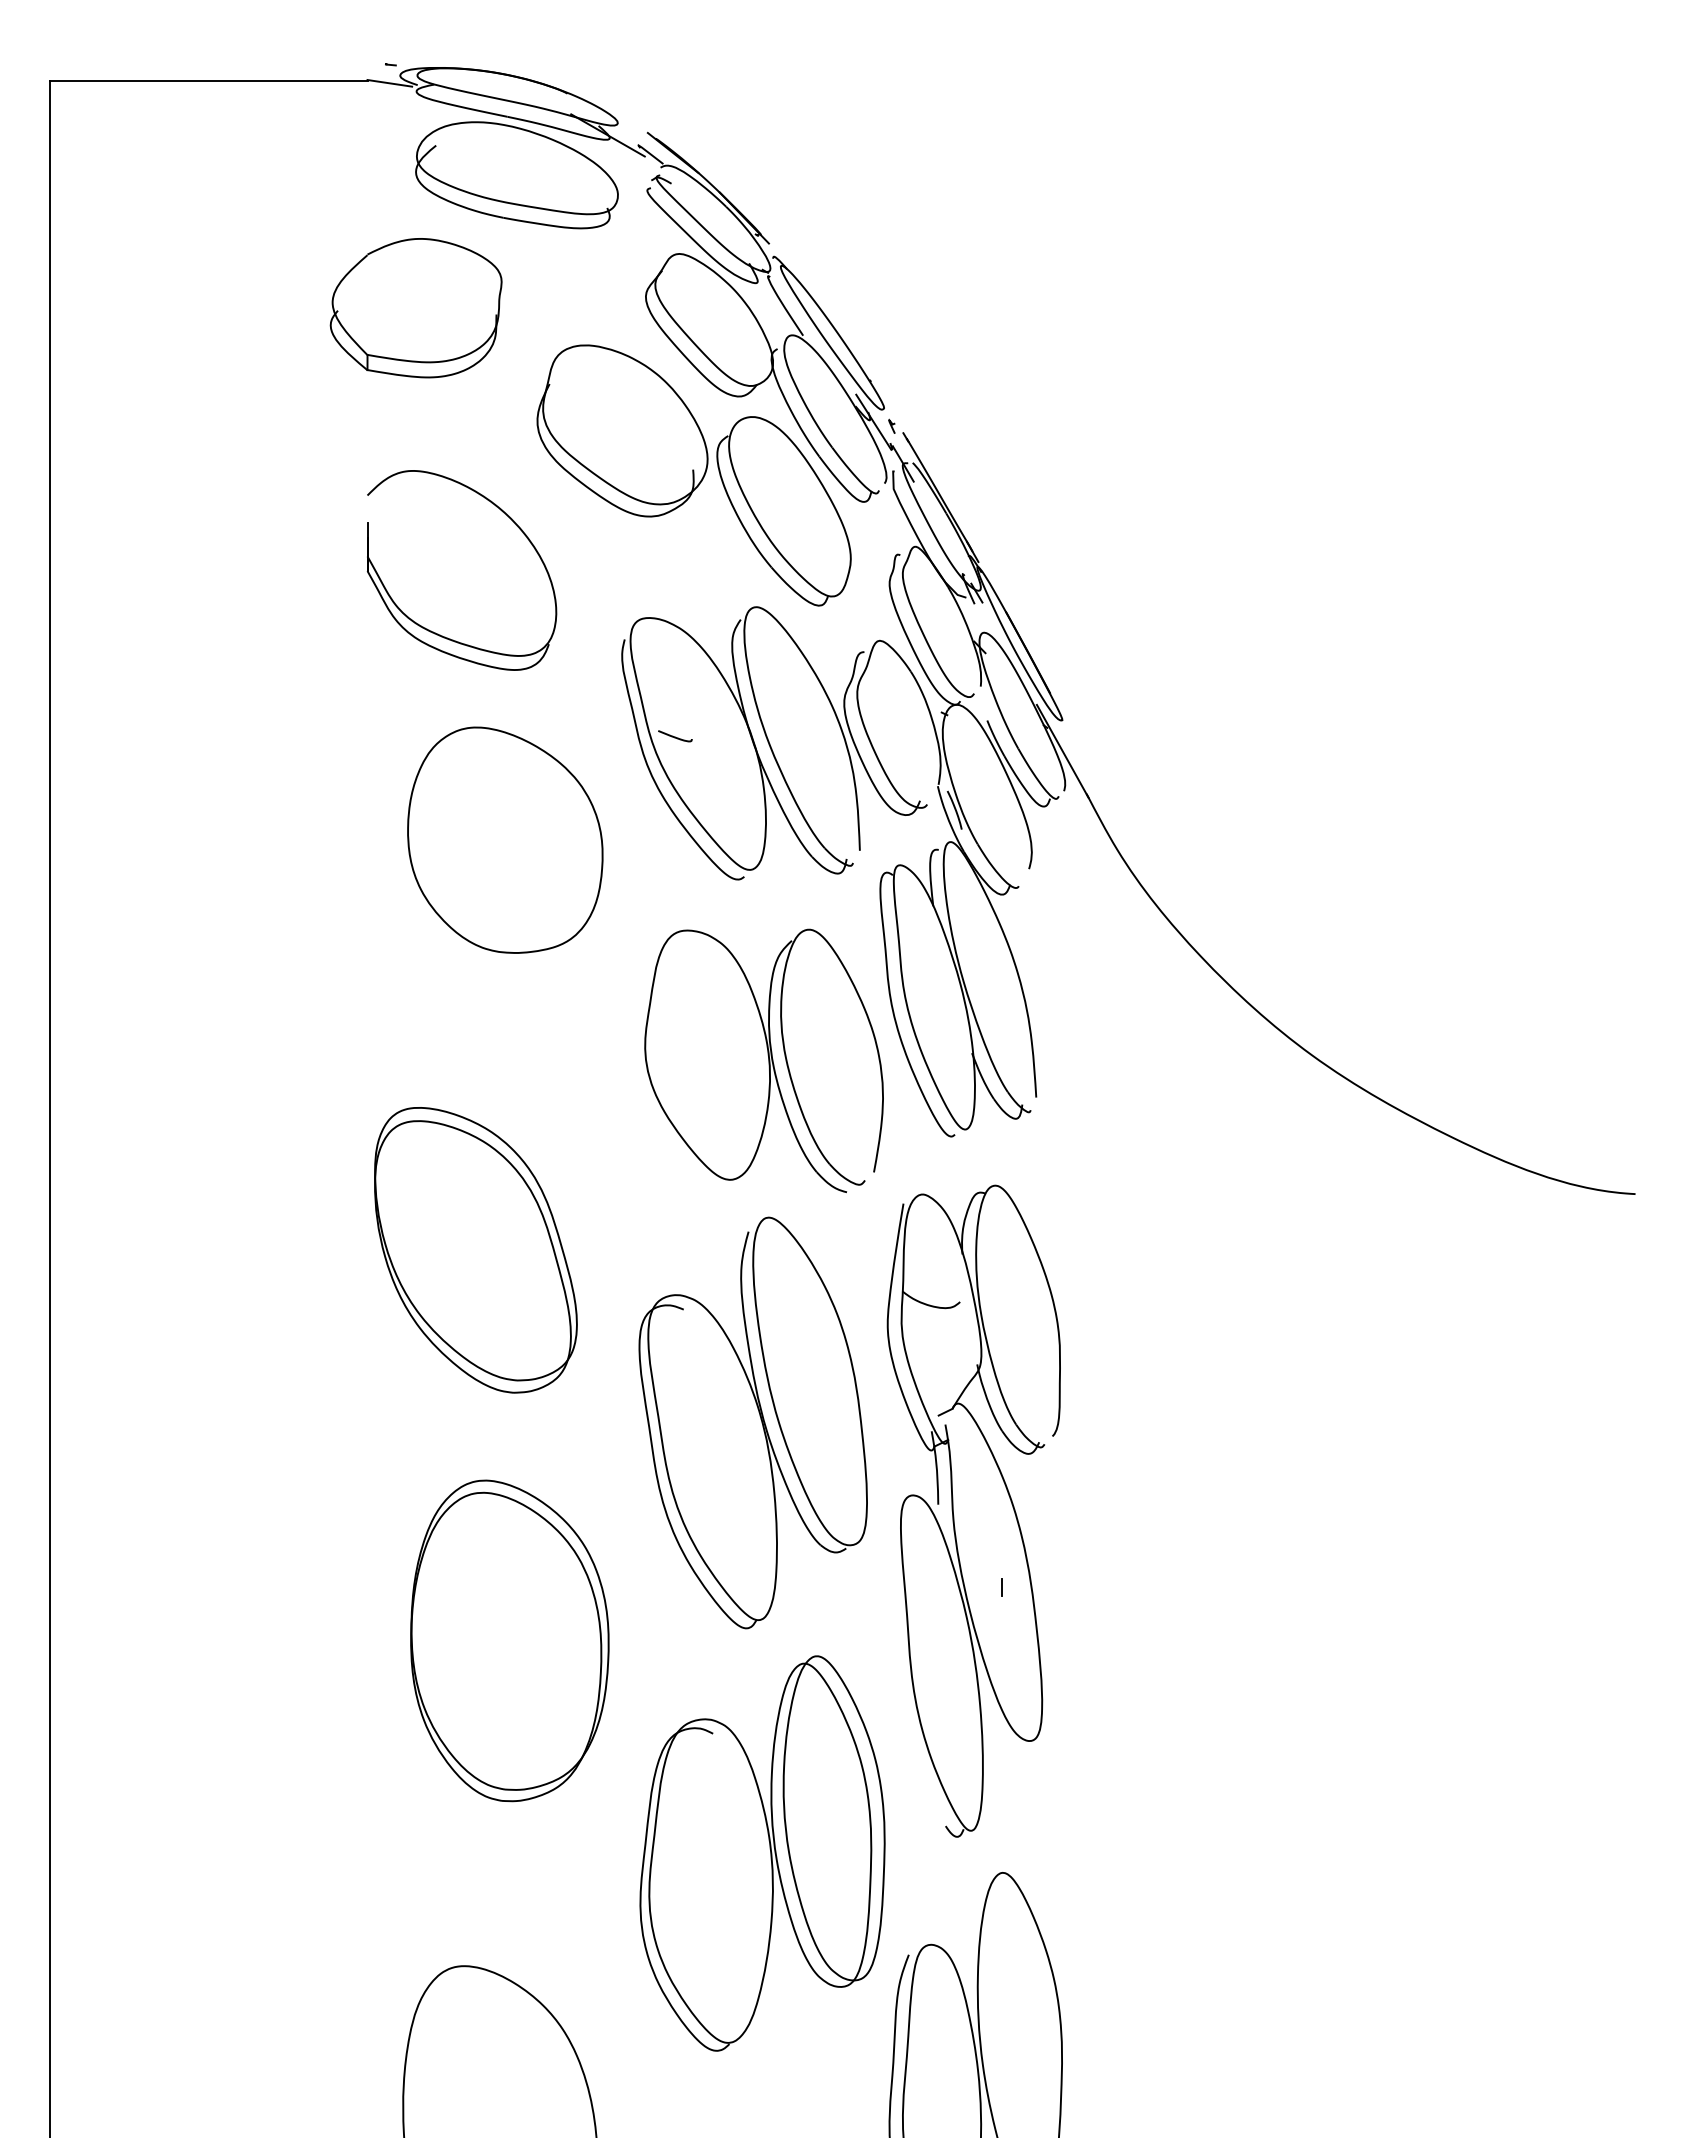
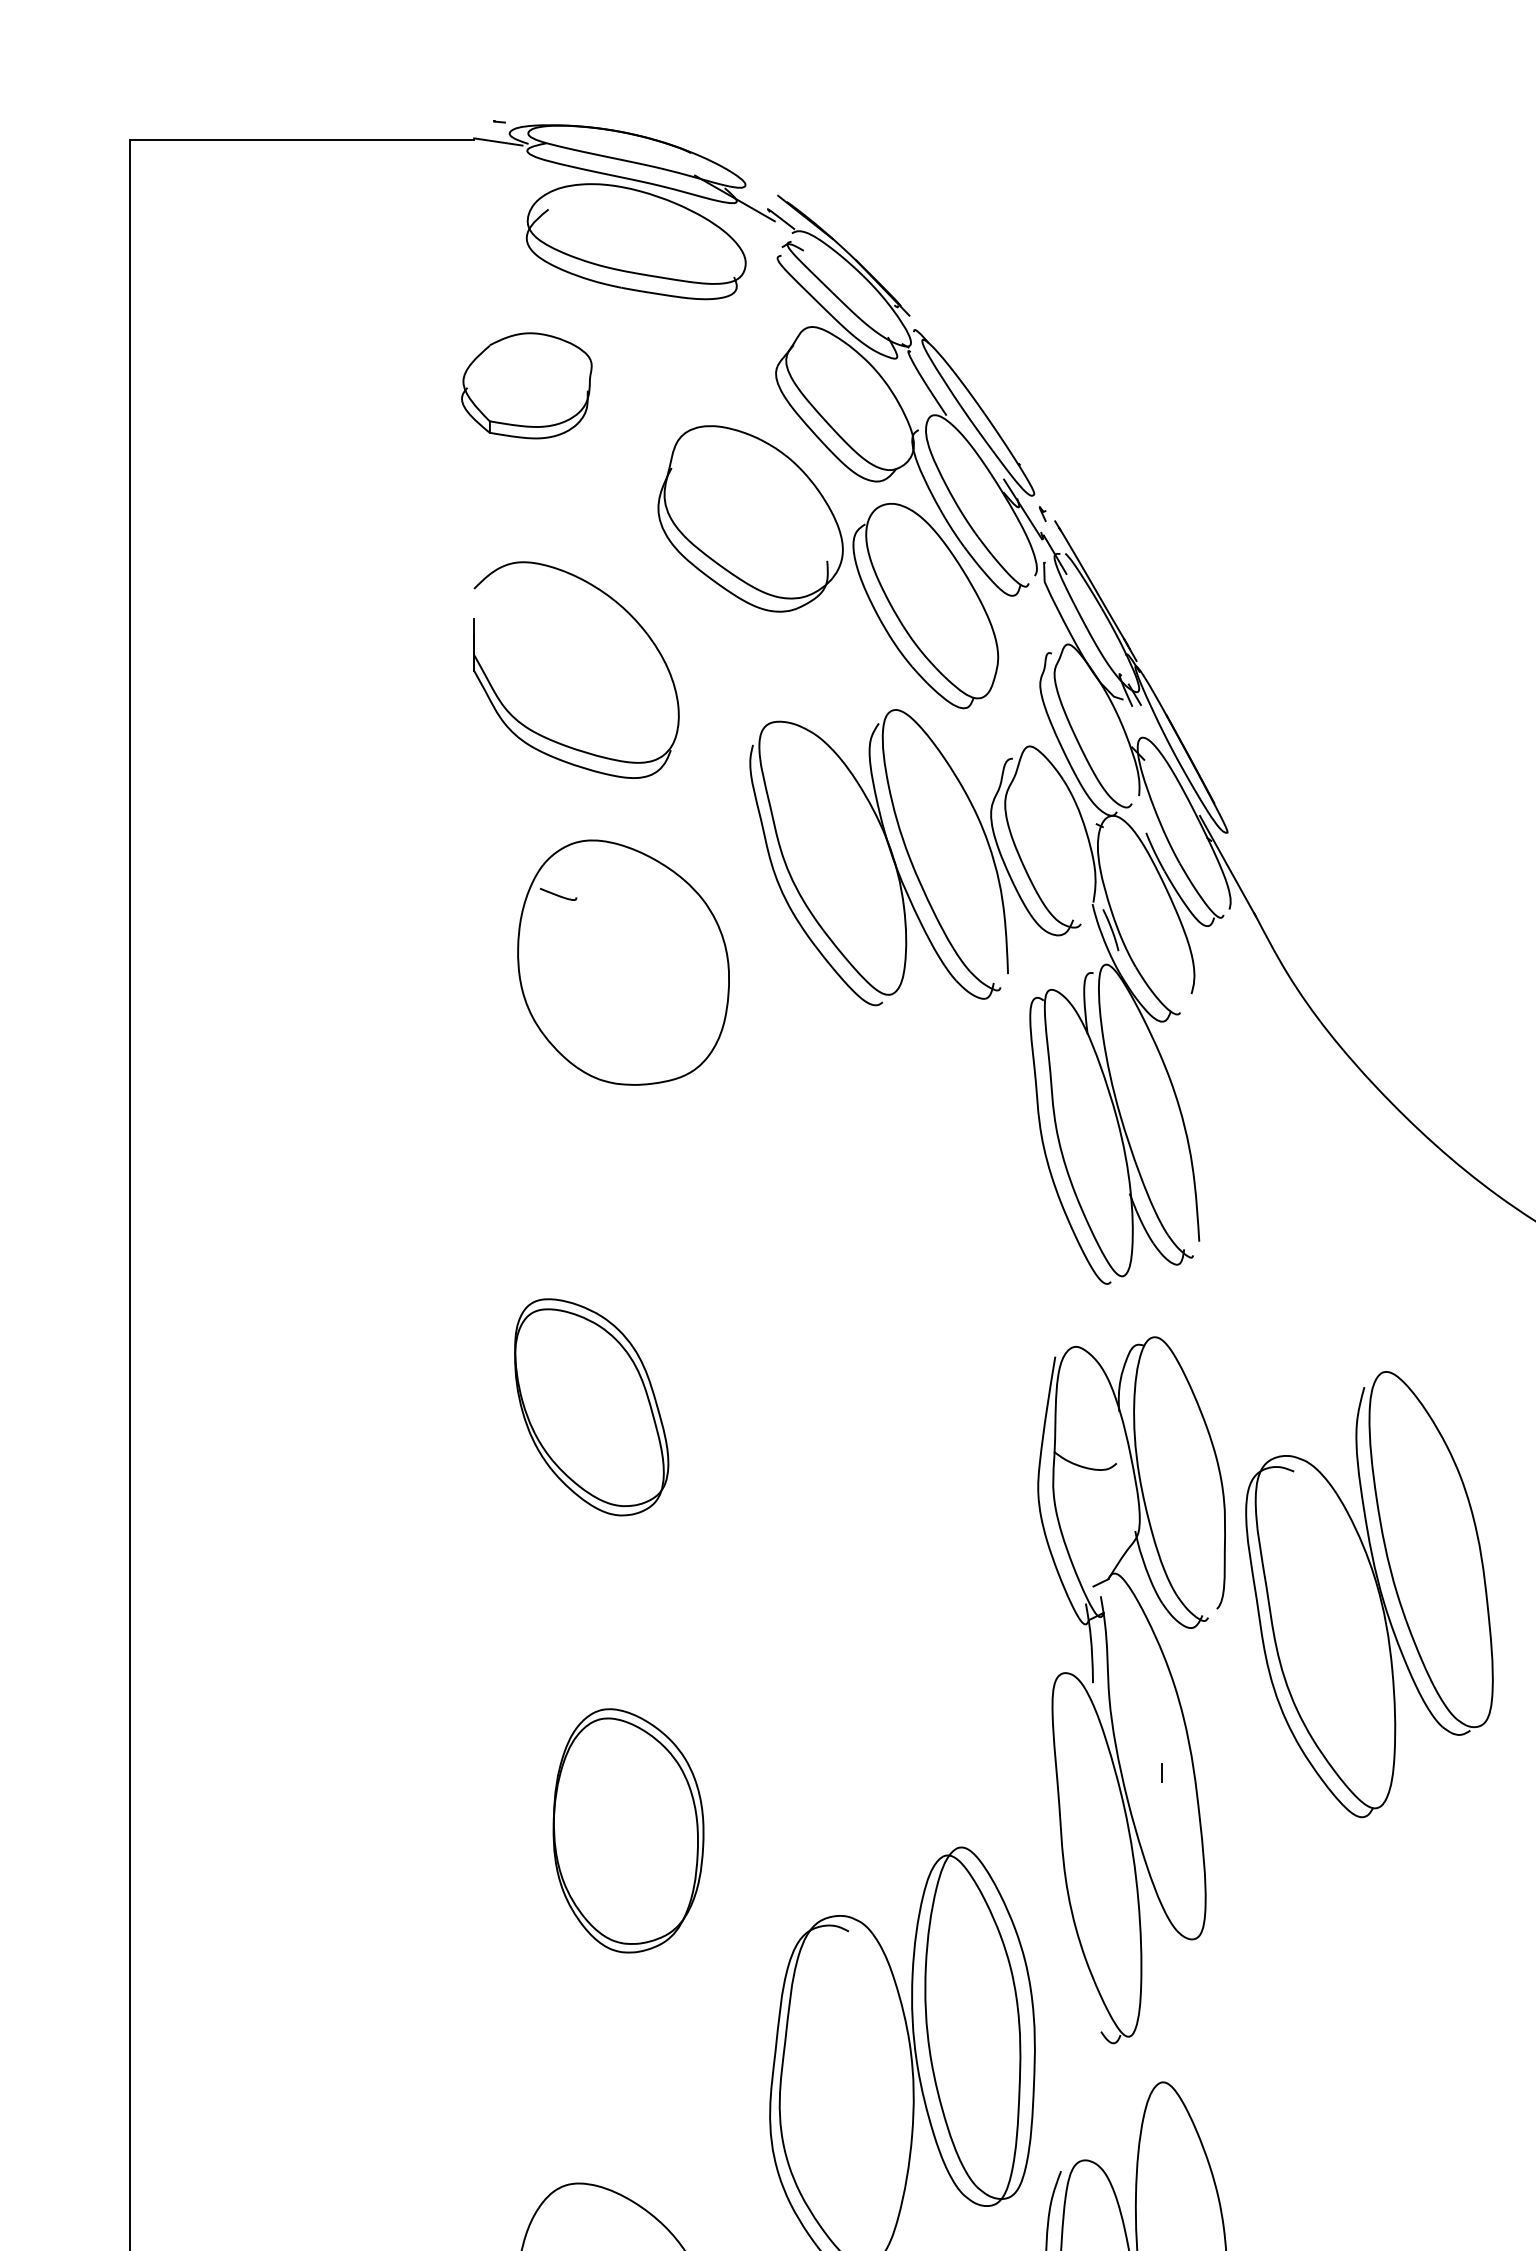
part: (415, 308) -> (526, 386), size x0.7
curve: (675, 736) -> (558, 894), moved
part: (763, 1060) -> (903, 1201), removed
part: (475, 1250) -> (591, 1407), size x0.7
part: (752, 1422) -> (1368, 1594), moved
part: (509, 1640) -> (628, 1830), size x0.7

